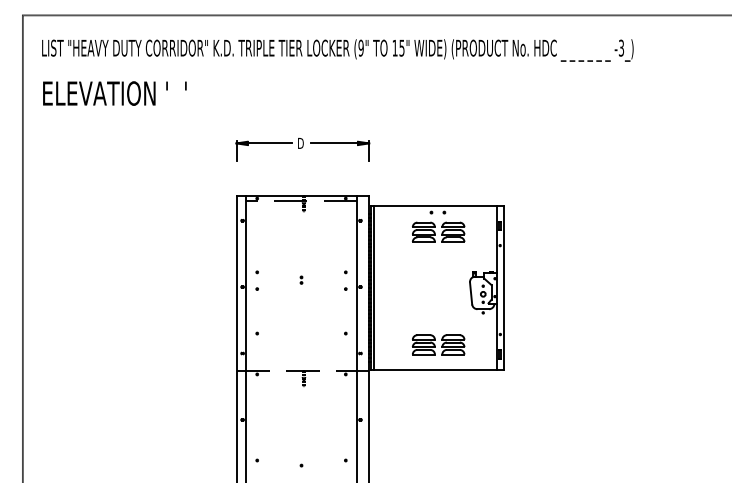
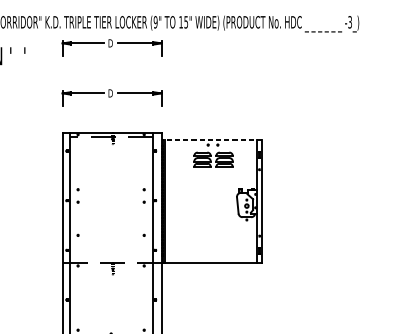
part: (302, 82) -> (111, 47), added
line: (436, 205) -> (211, 139), solid -> dashed
part: (301, 279) -> (111, 195), removed
part: (438, 344) -> (213, 243), removed

